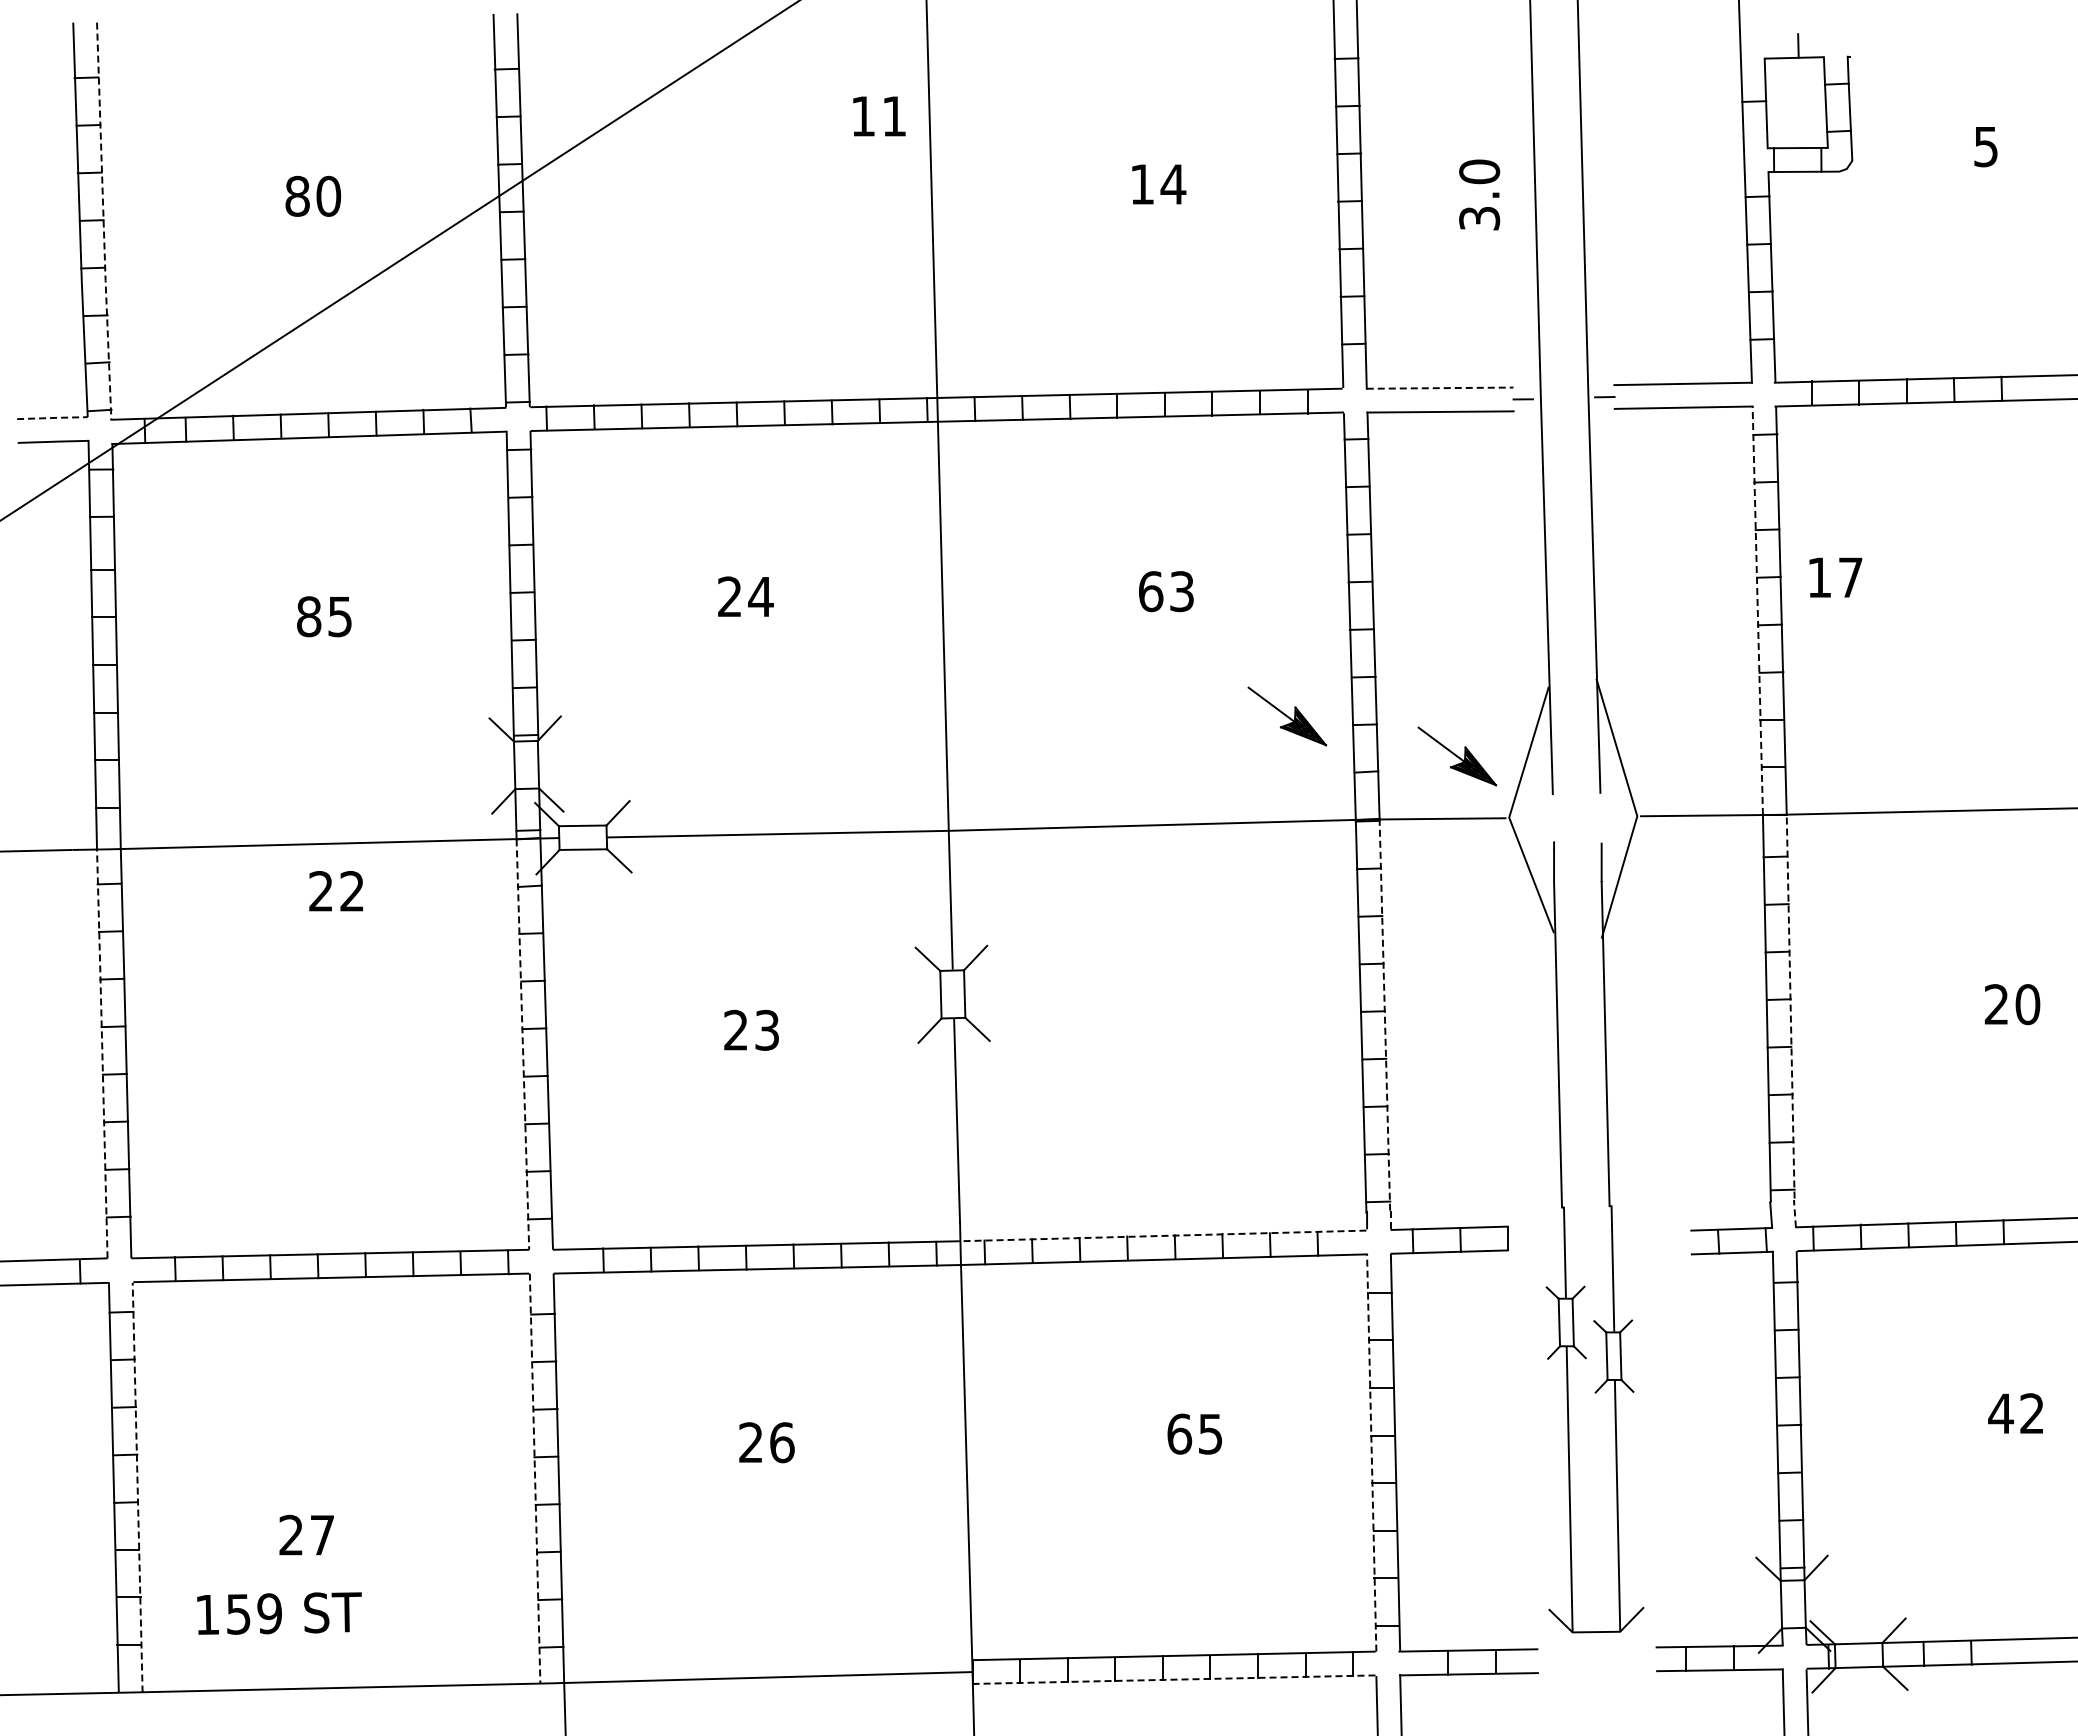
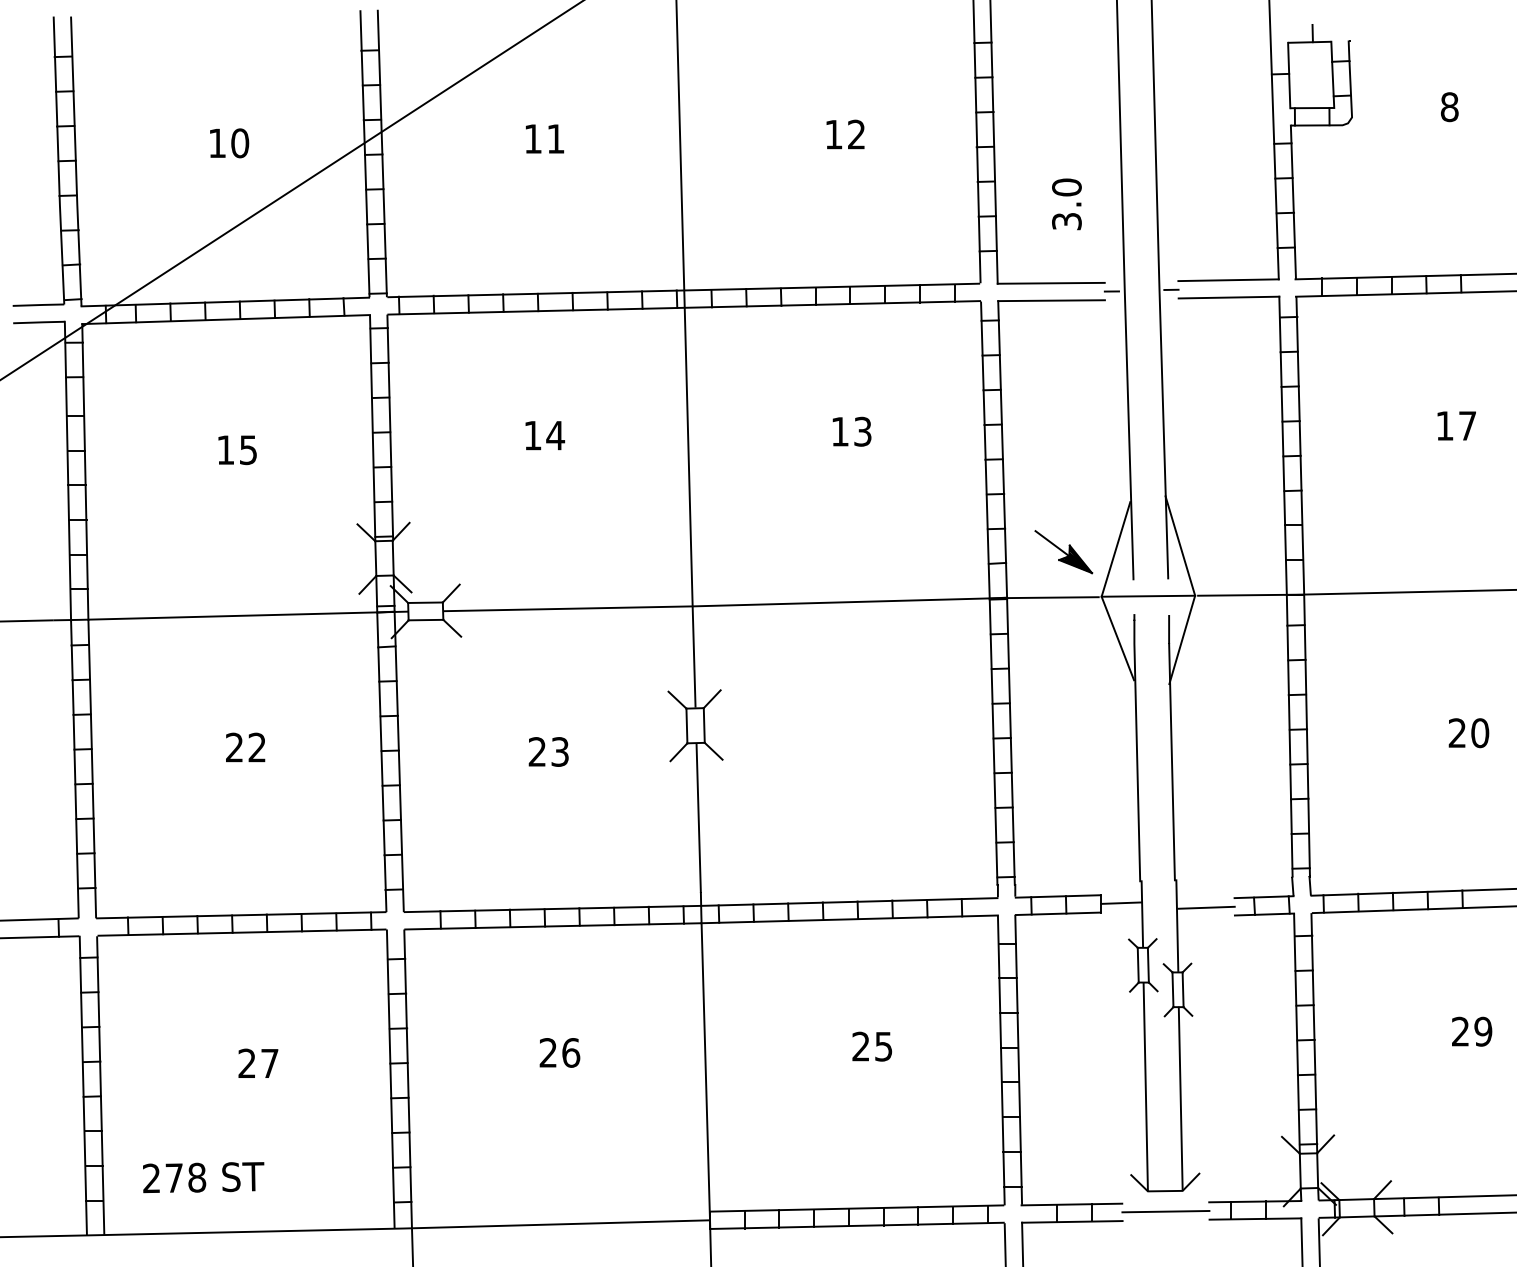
text: (879, 116) -> (545, 139), moved
text: (1986, 146) -> (1449, 106), 5 -> 8
text: (1173, 184) -> (856, 134), 14 -> 12
text: (1479, 194) -> (1066, 204), moved
text: (297, 195) -> (217, 142), 80 -> 10
line: (103, 222) -> (75, 162), dashed -> solid
line: (1440, 388) -> (1051, 283), dashed -> solid
line: (53, 417) -> (39, 304), dashed -> solid
text: (1835, 577) -> (1456, 425), moved
text: (1151, 591) -> (840, 431), 63 -> 13
text: (729, 596) -> (532, 435), 24 -> 14
line: (1757, 610) -> (1282, 445), dashed -> solid
text: (309, 616) -> (226, 449), 85 -> 15
part: (1287, 716) -> (939, 522), removed
line: (1573, 816) -> (1148, 595), added
text: (335, 891) -> (245, 747), moved
line: (1791, 1024) -> (1307, 747), dashed -> solid
line: (1385, 1028) -> (1011, 750), dashed -> solid
line: (522, 1044) -> (381, 762), dashed -> solid
line: (102, 1052) -> (75, 768), dashed -> solid
line: (1163, 1235) -> (849, 901), dashed -> solid
line: (1535, 1237) -> (1120, 903), added
line: (1652, 1243) -> (1206, 907), added
text: (2016, 1413) -> (1471, 1031), 42 -> 29
text: (1179, 1433) -> (861, 1046), 65 -> 25
line: (1371, 1453) -> (1001, 1060), dashed -> solid
line: (535, 1478) -> (391, 1079), dashed -> solid
line: (137, 1487) -> (100, 1085), dashed -> solid
text: (306, 1534) -> (258, 1062), moved
text: (238, 1613) -> (174, 1177), 159 -> 278
line: (1596, 1660) -> (1165, 1211), added
line: (1174, 1679) -> (857, 1225), dashed -> solid

